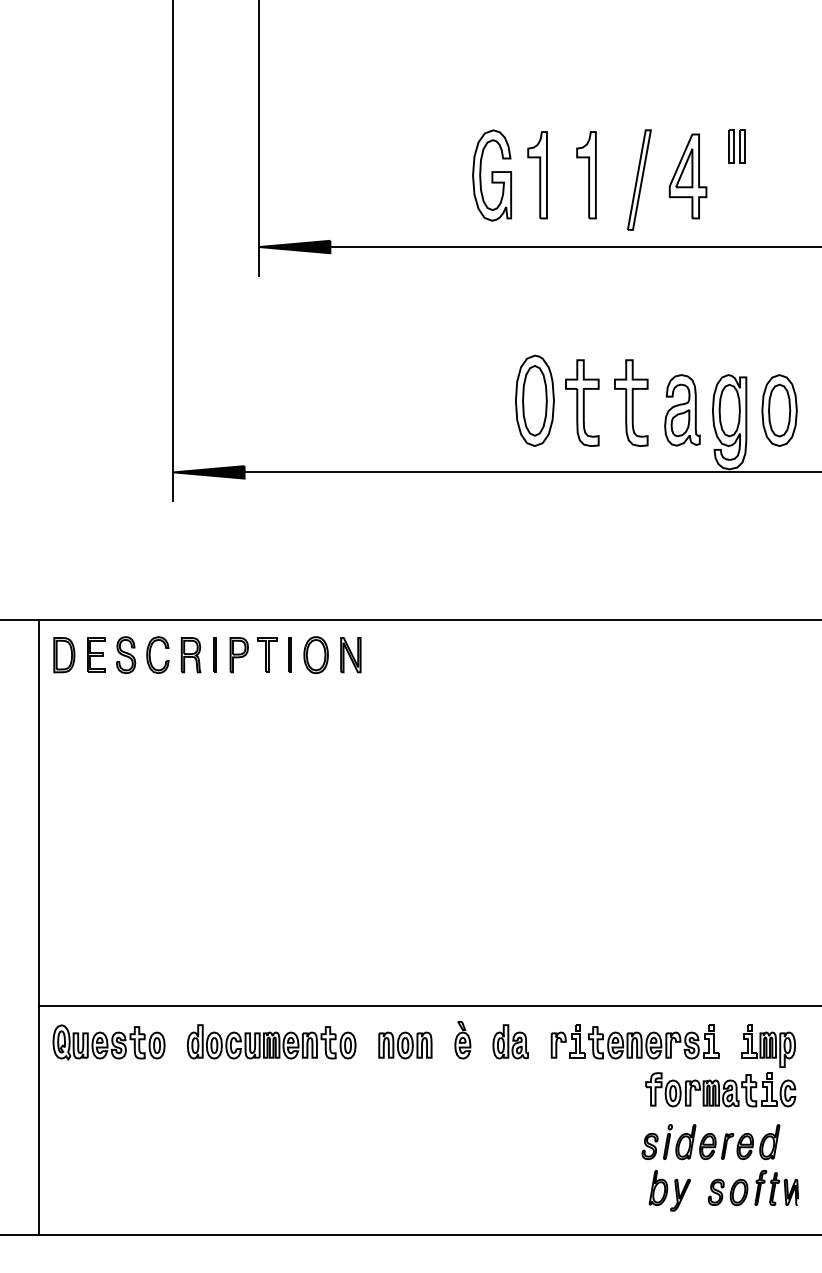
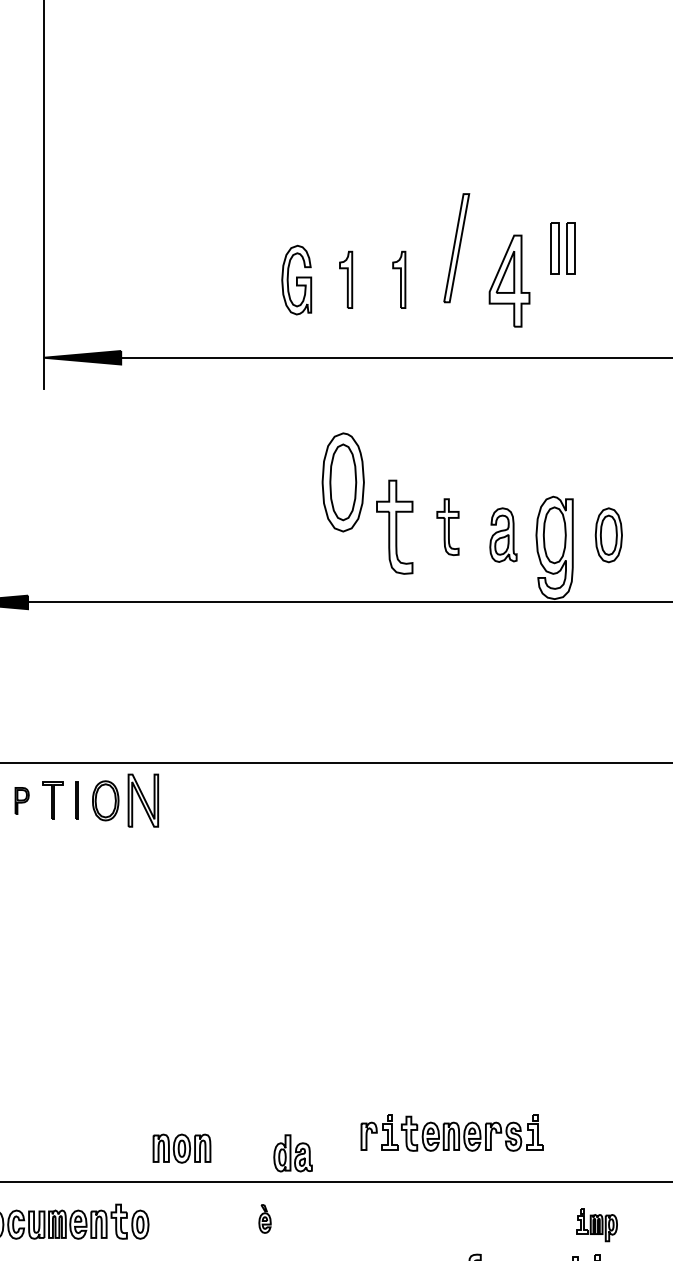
part: (736, 146) -> (562, 248), size x1.4
part: (491, 175) -> (296, 280), size x0.7
part: (537, 175) -> (346, 280), size x0.6
part: (586, 175) -> (399, 280), size x0.6
part: (639, 179) -> (456, 247), moved
part: (534, 400) -> (342, 482), moved
part: (631, 402) -> (448, 526), size x0.6
part: (682, 410) -> (503, 535), size x0.7
part: (779, 410) -> (608, 535), size x0.7
part: (238, 655) -> (21, 801), size x0.7
part: (350, 655) -> (143, 801), size x1.4
part: (462, 1040) -> (264, 1219), size x0.7
part: (510, 1041) -> (292, 1153), moved
part: (634, 1041) -> (451, 1132), moved
part: (405, 1045) -> (182, 1148), moved
part: (768, 1045) -> (596, 1224), size x0.7

